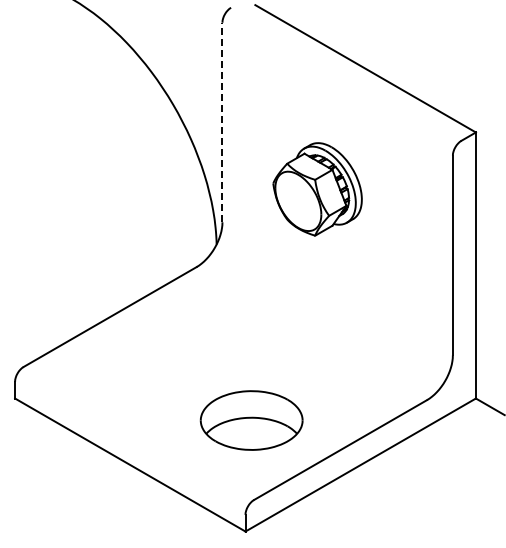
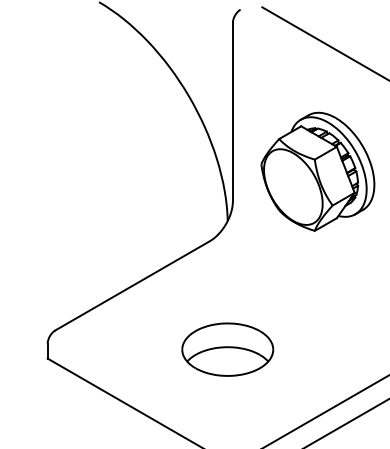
line: (222, 122) -> (232, 112), dashed -> solid
part: (317, 189) -> (317, 171), size x1.43
part: (251, 420) -> (227, 349), moved

